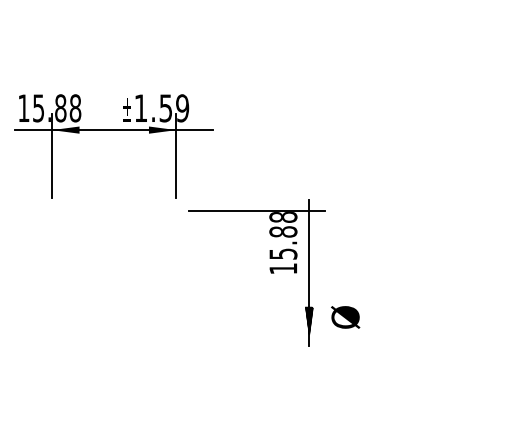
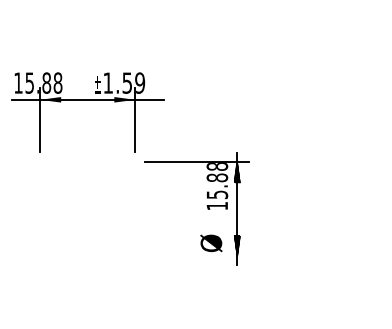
hatch: (308, 224) -> (236, 172), added
text: (345, 317) -> (211, 243), moved

